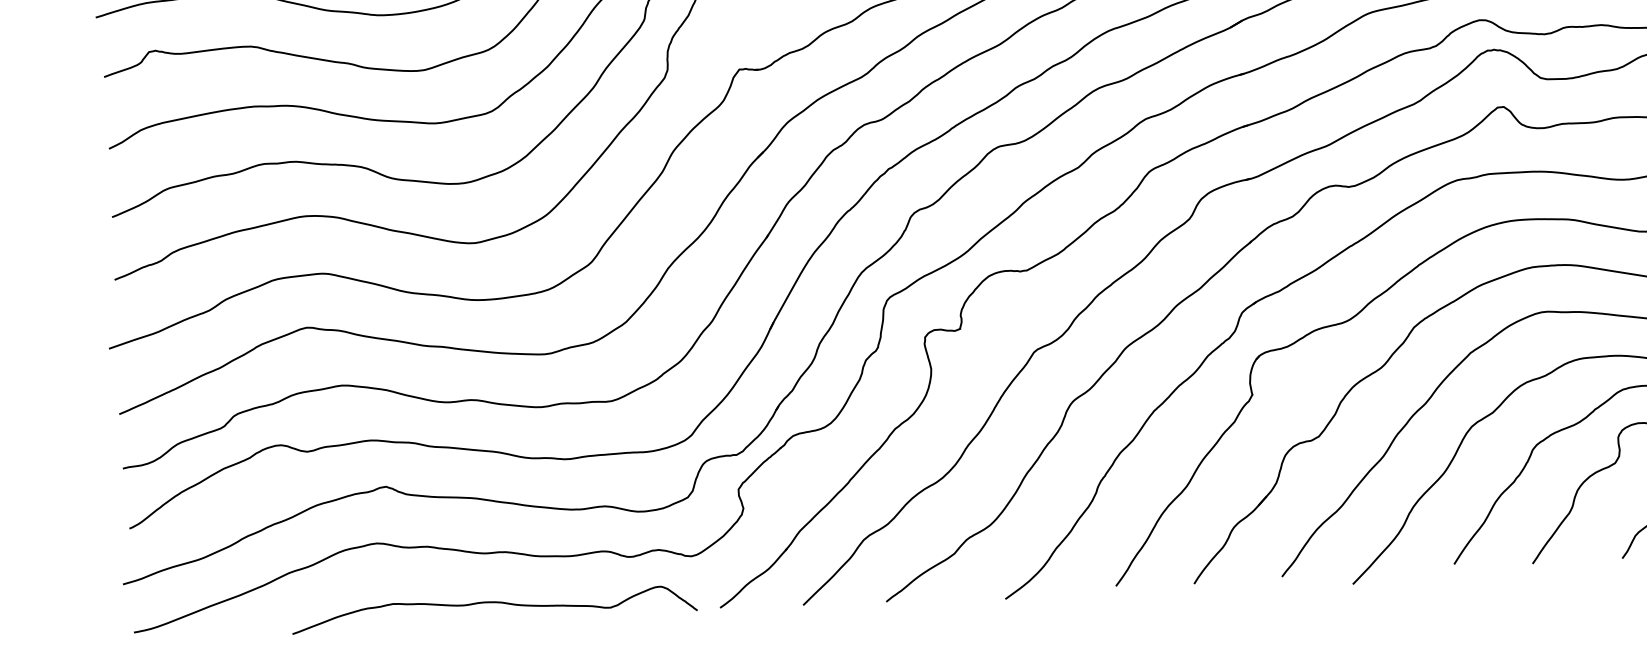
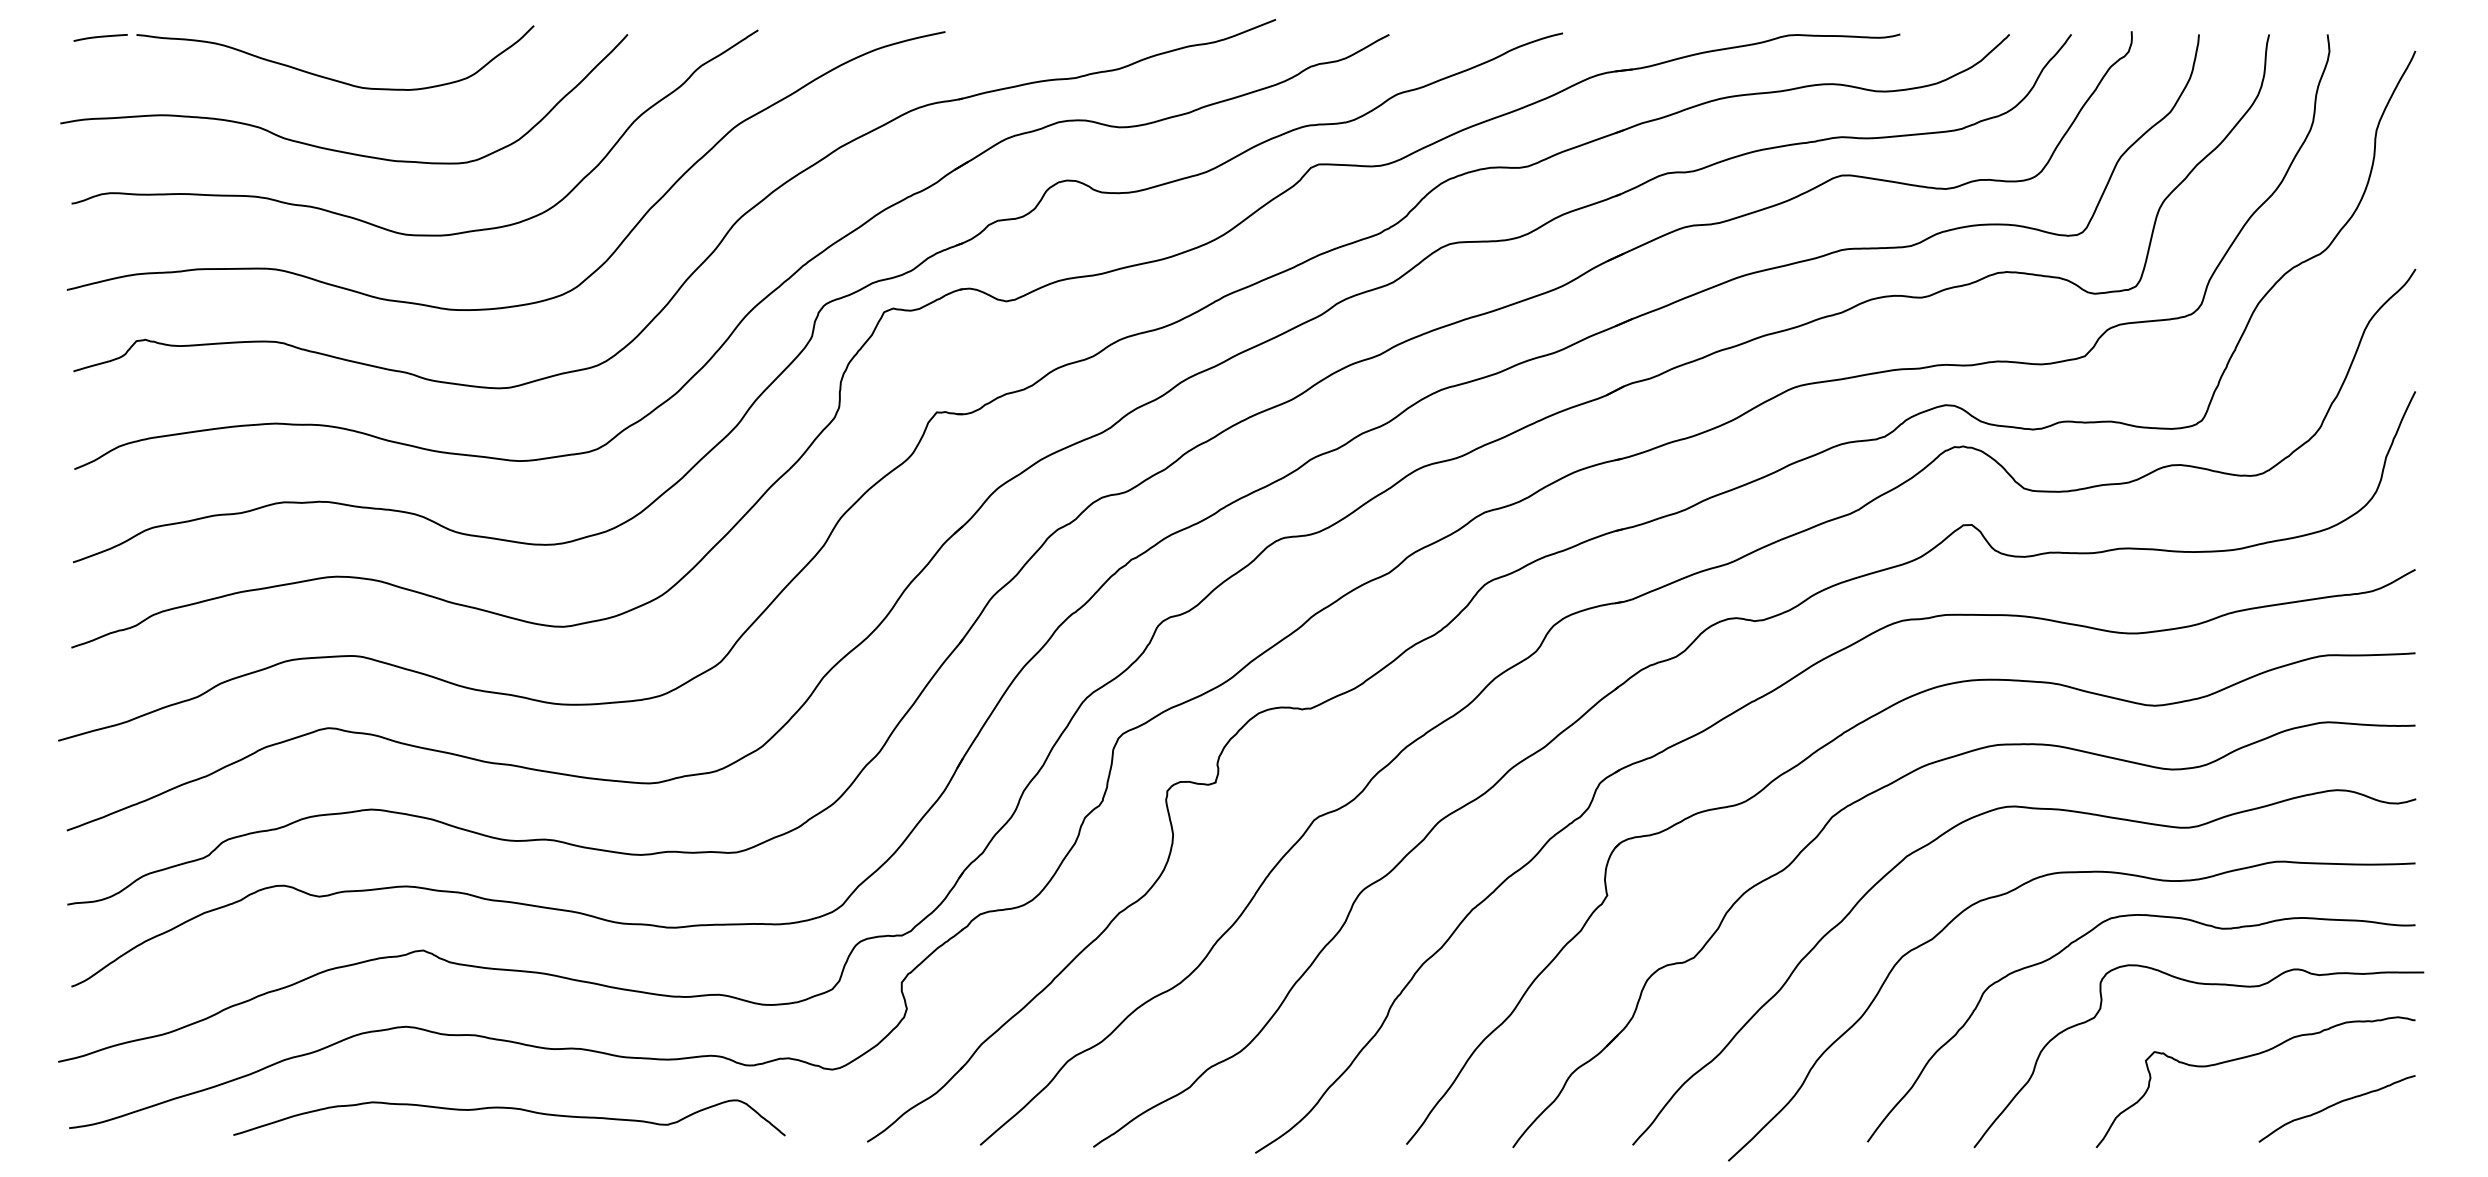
curve: (495, 603) -> (511, 1109), moved

